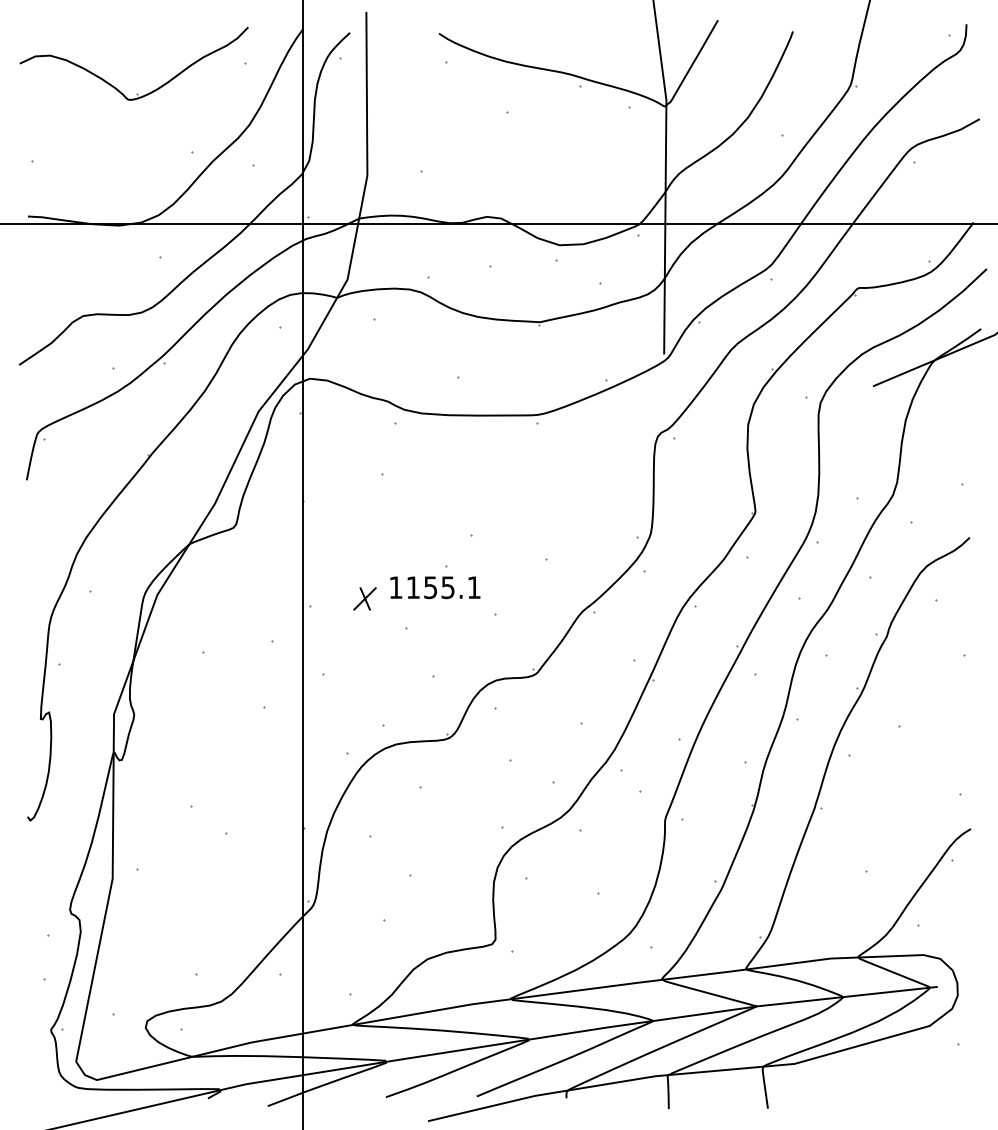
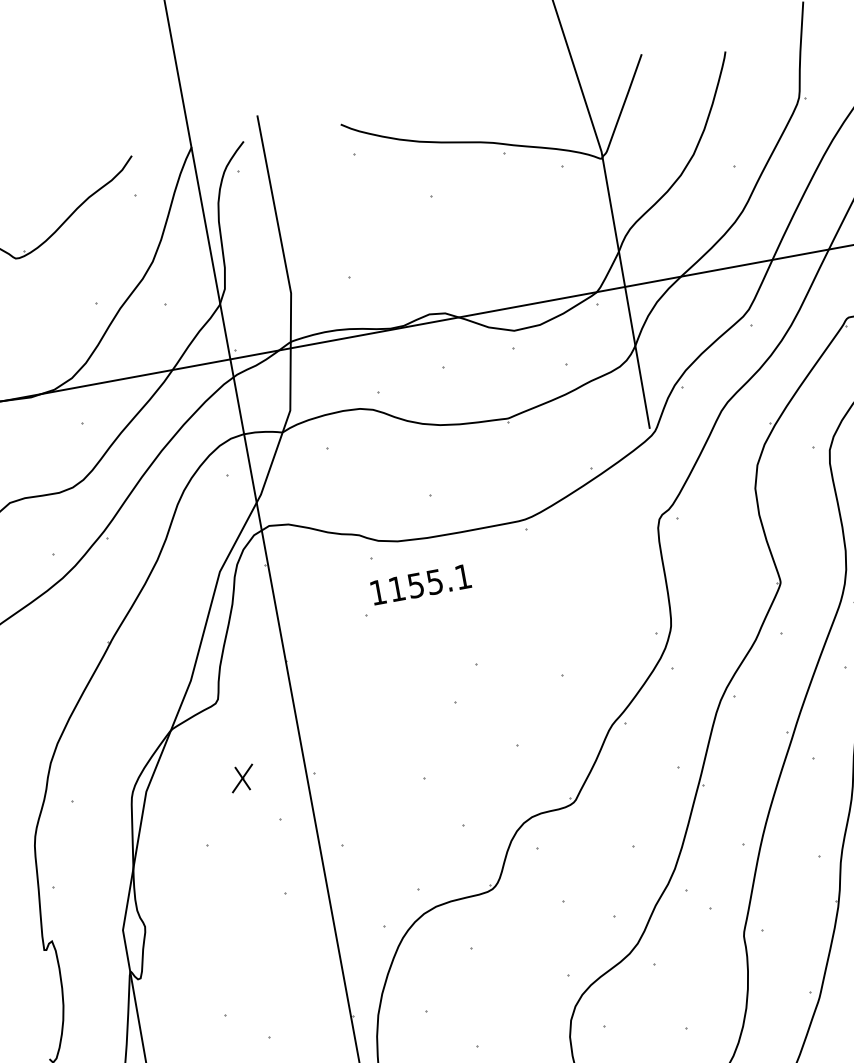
text: (435, 587) -> (421, 584), moved
part: (364, 598) -> (241, 778), moved

